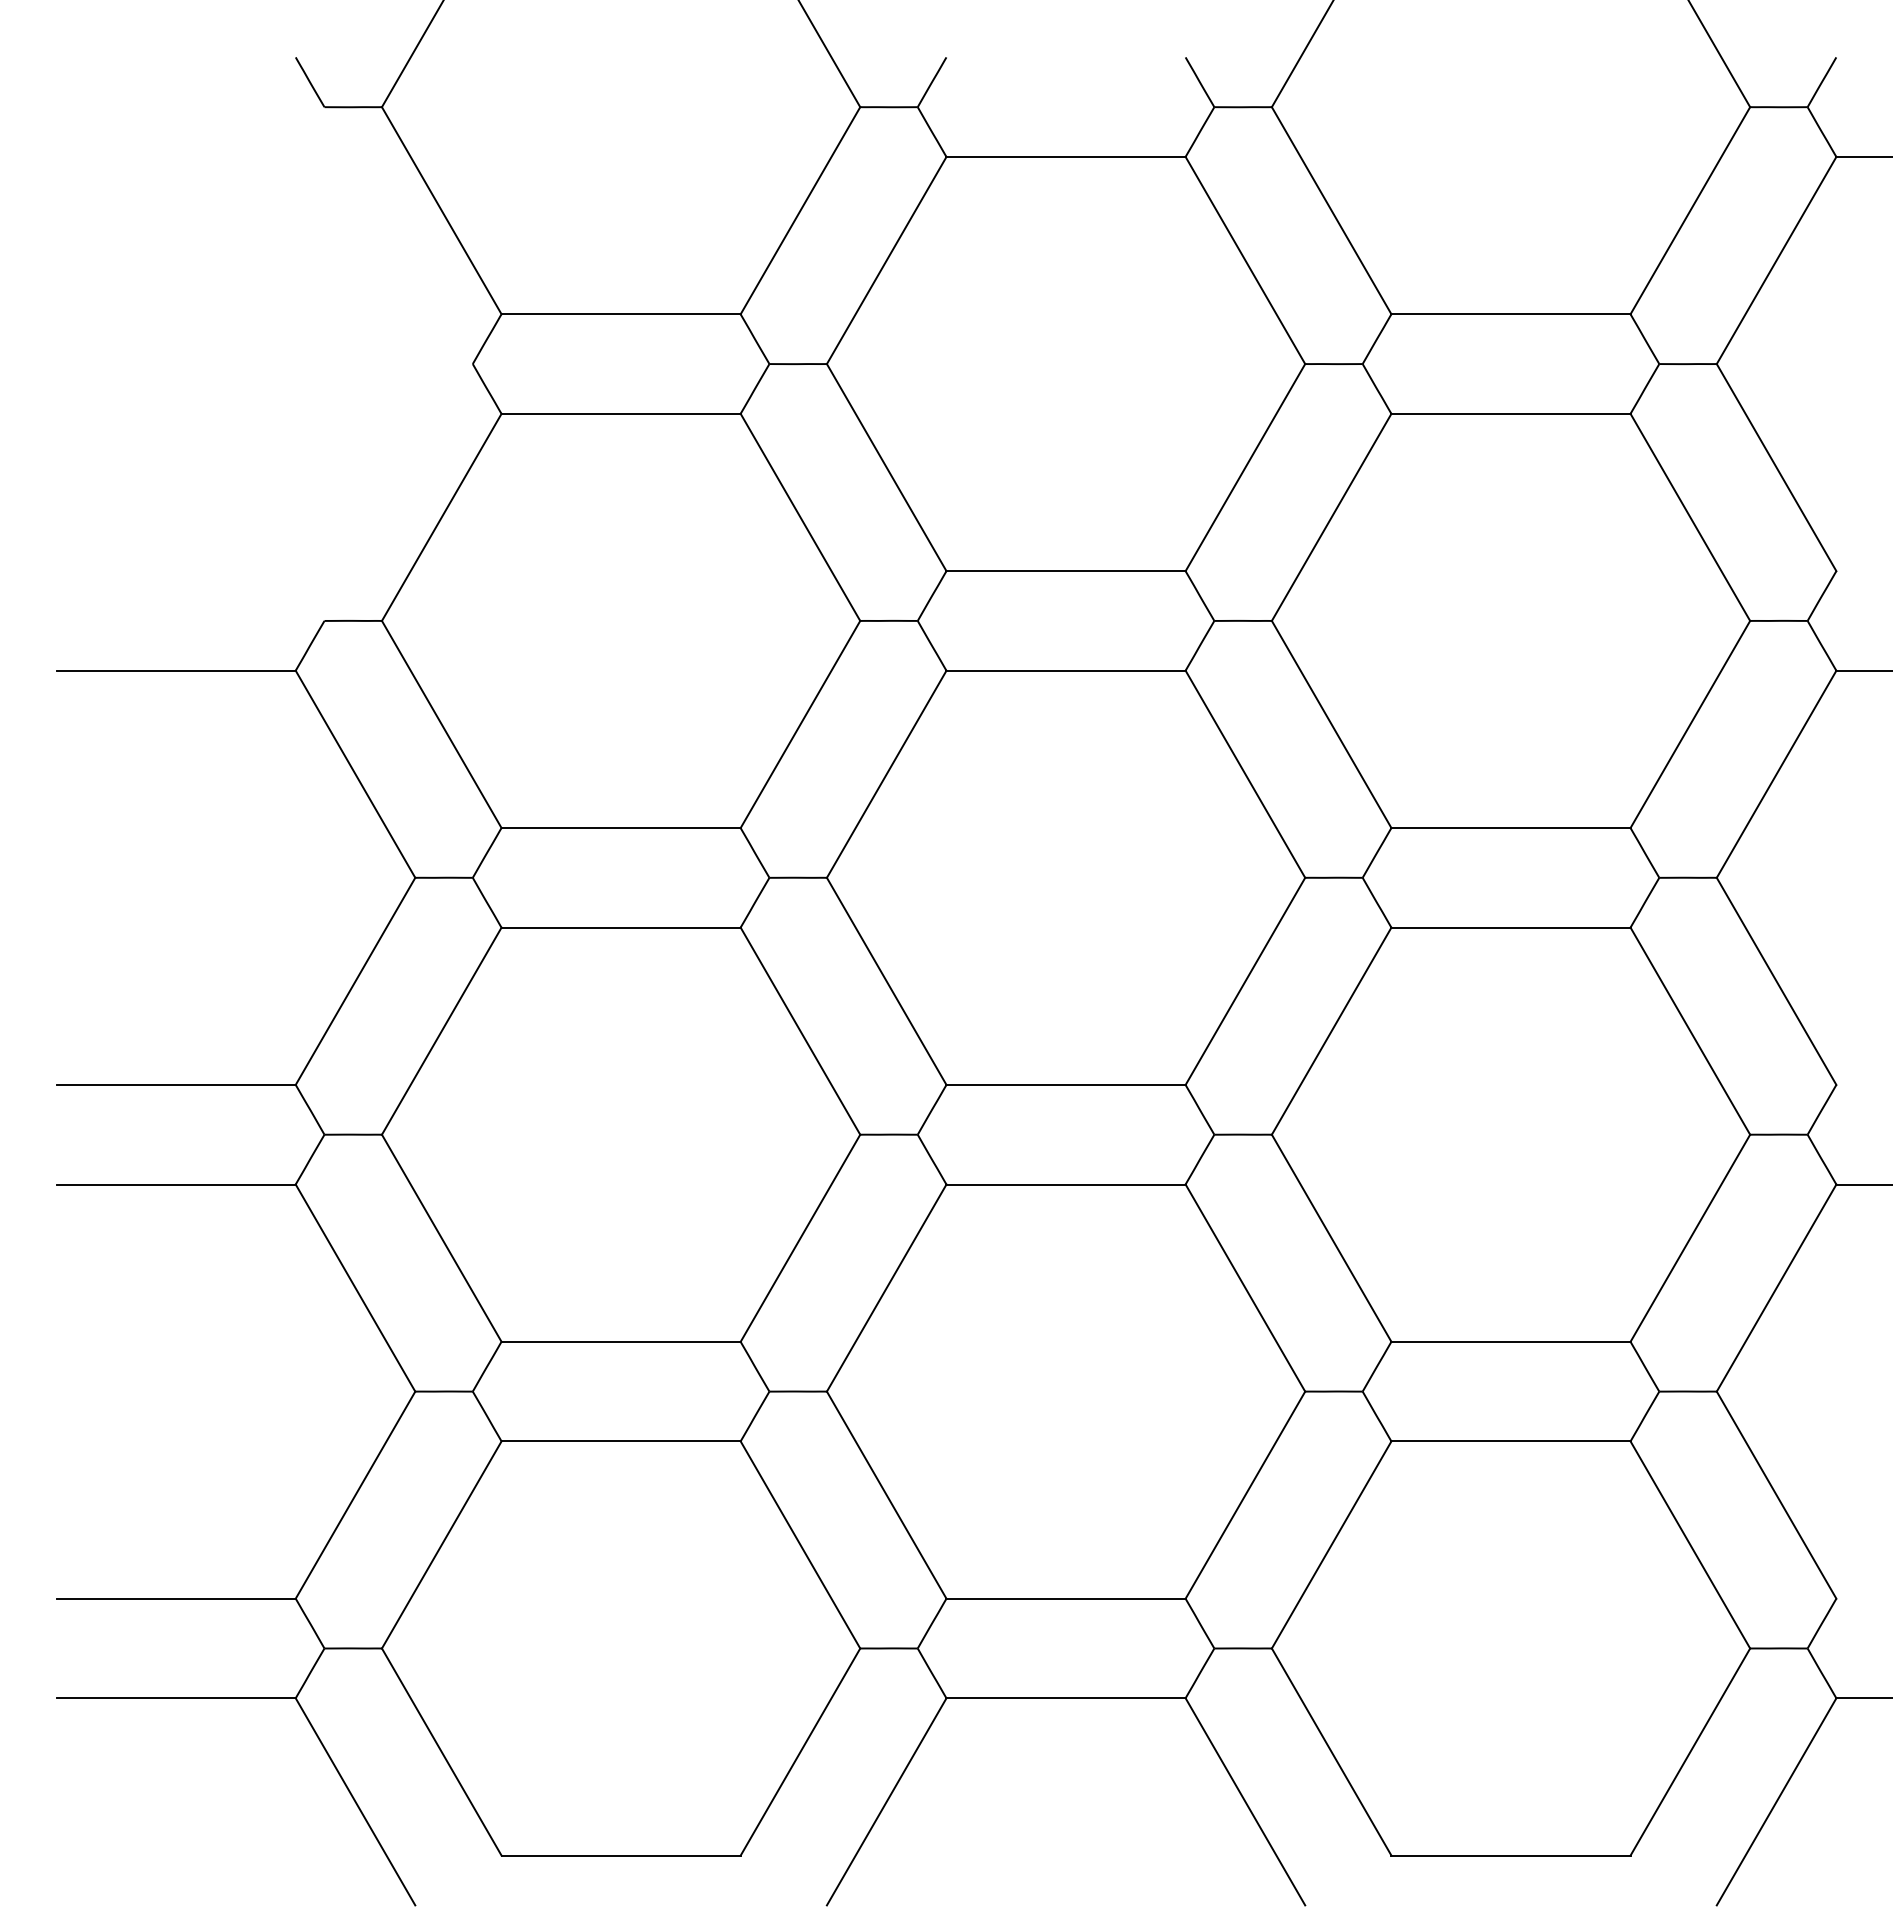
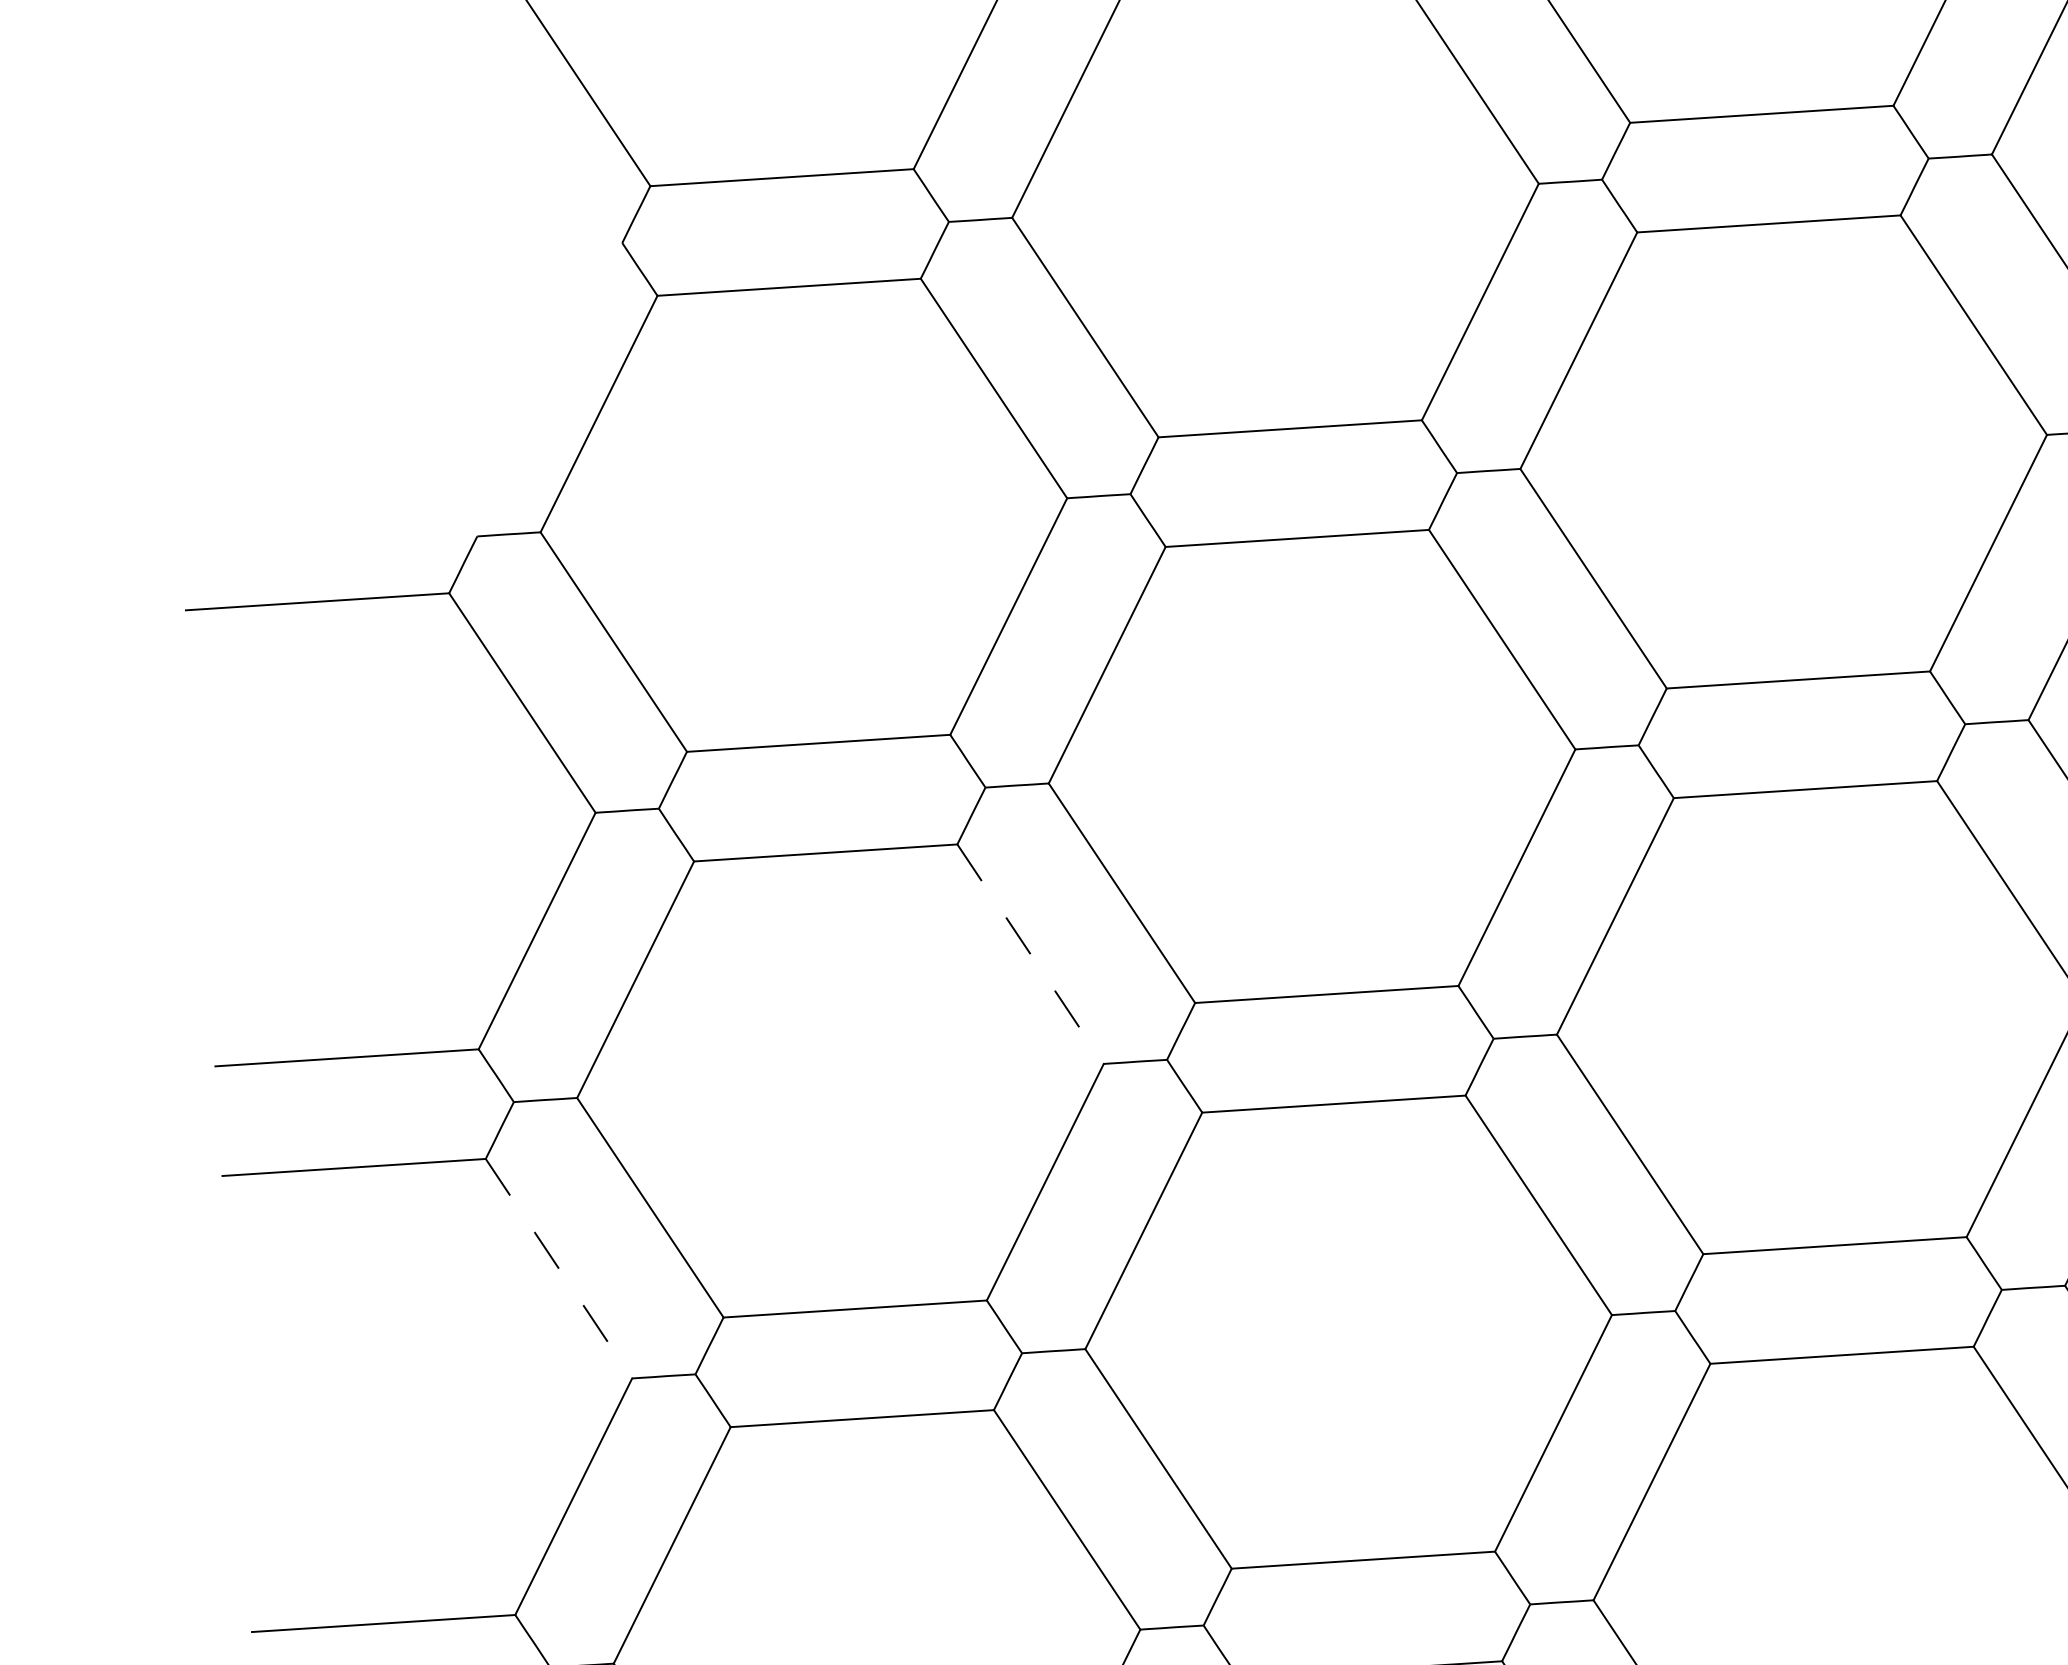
line: (800, 1031) -> (1030, 954), solid -> dashed
line: (355, 1288) -> (558, 1269), solid -> dashed

